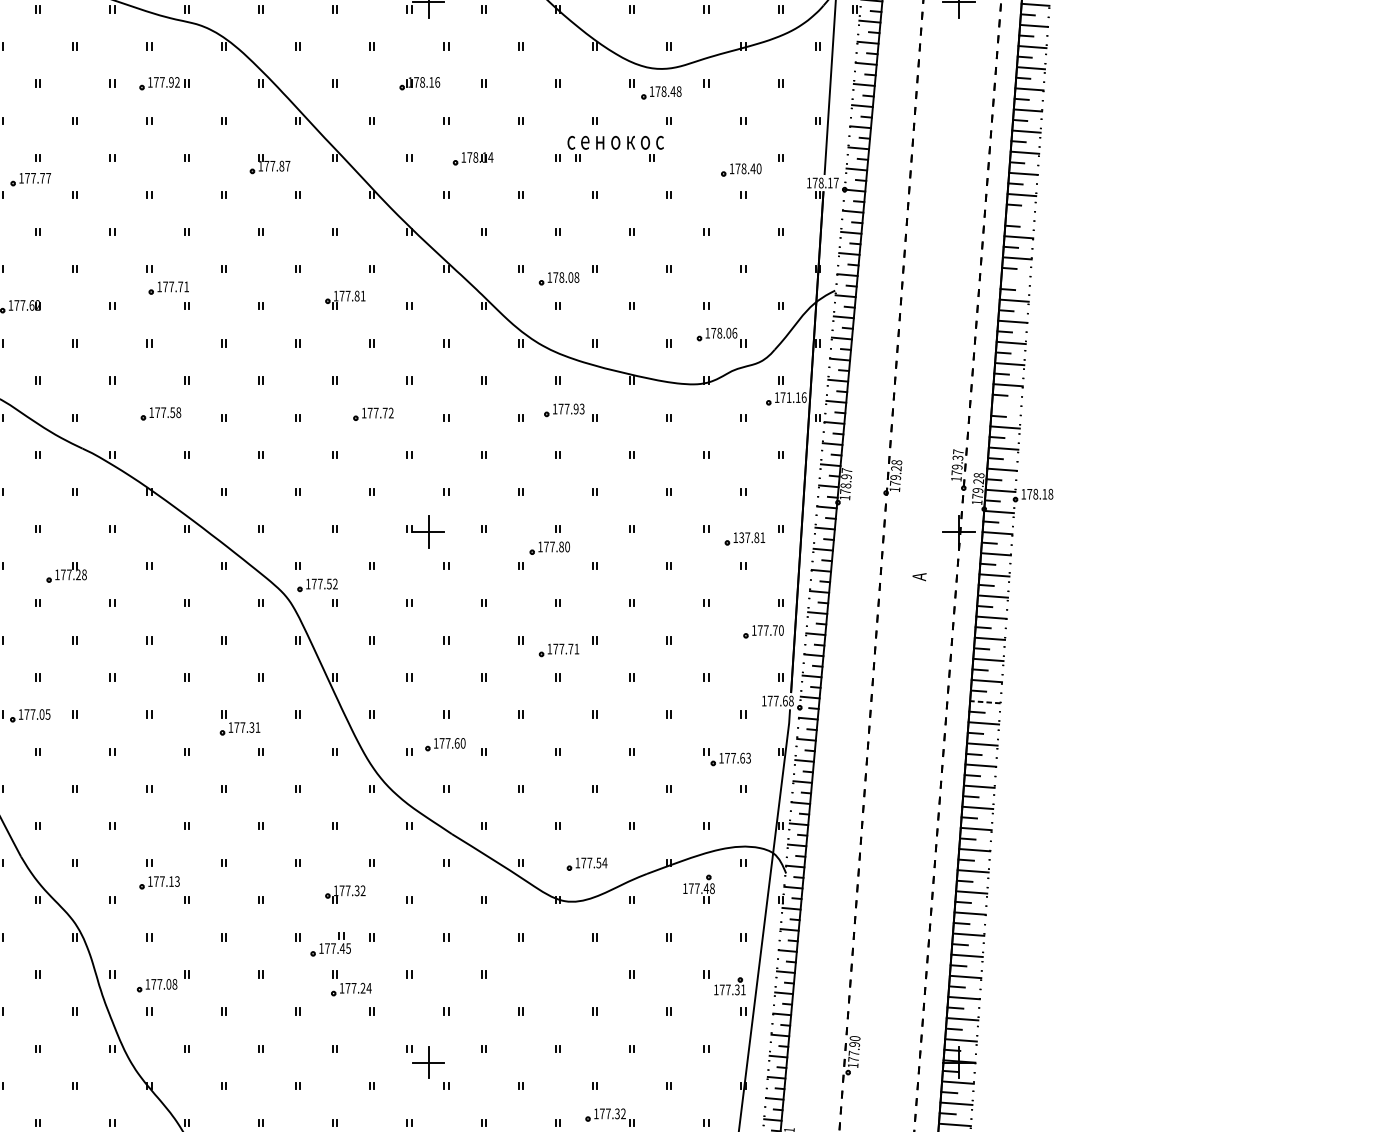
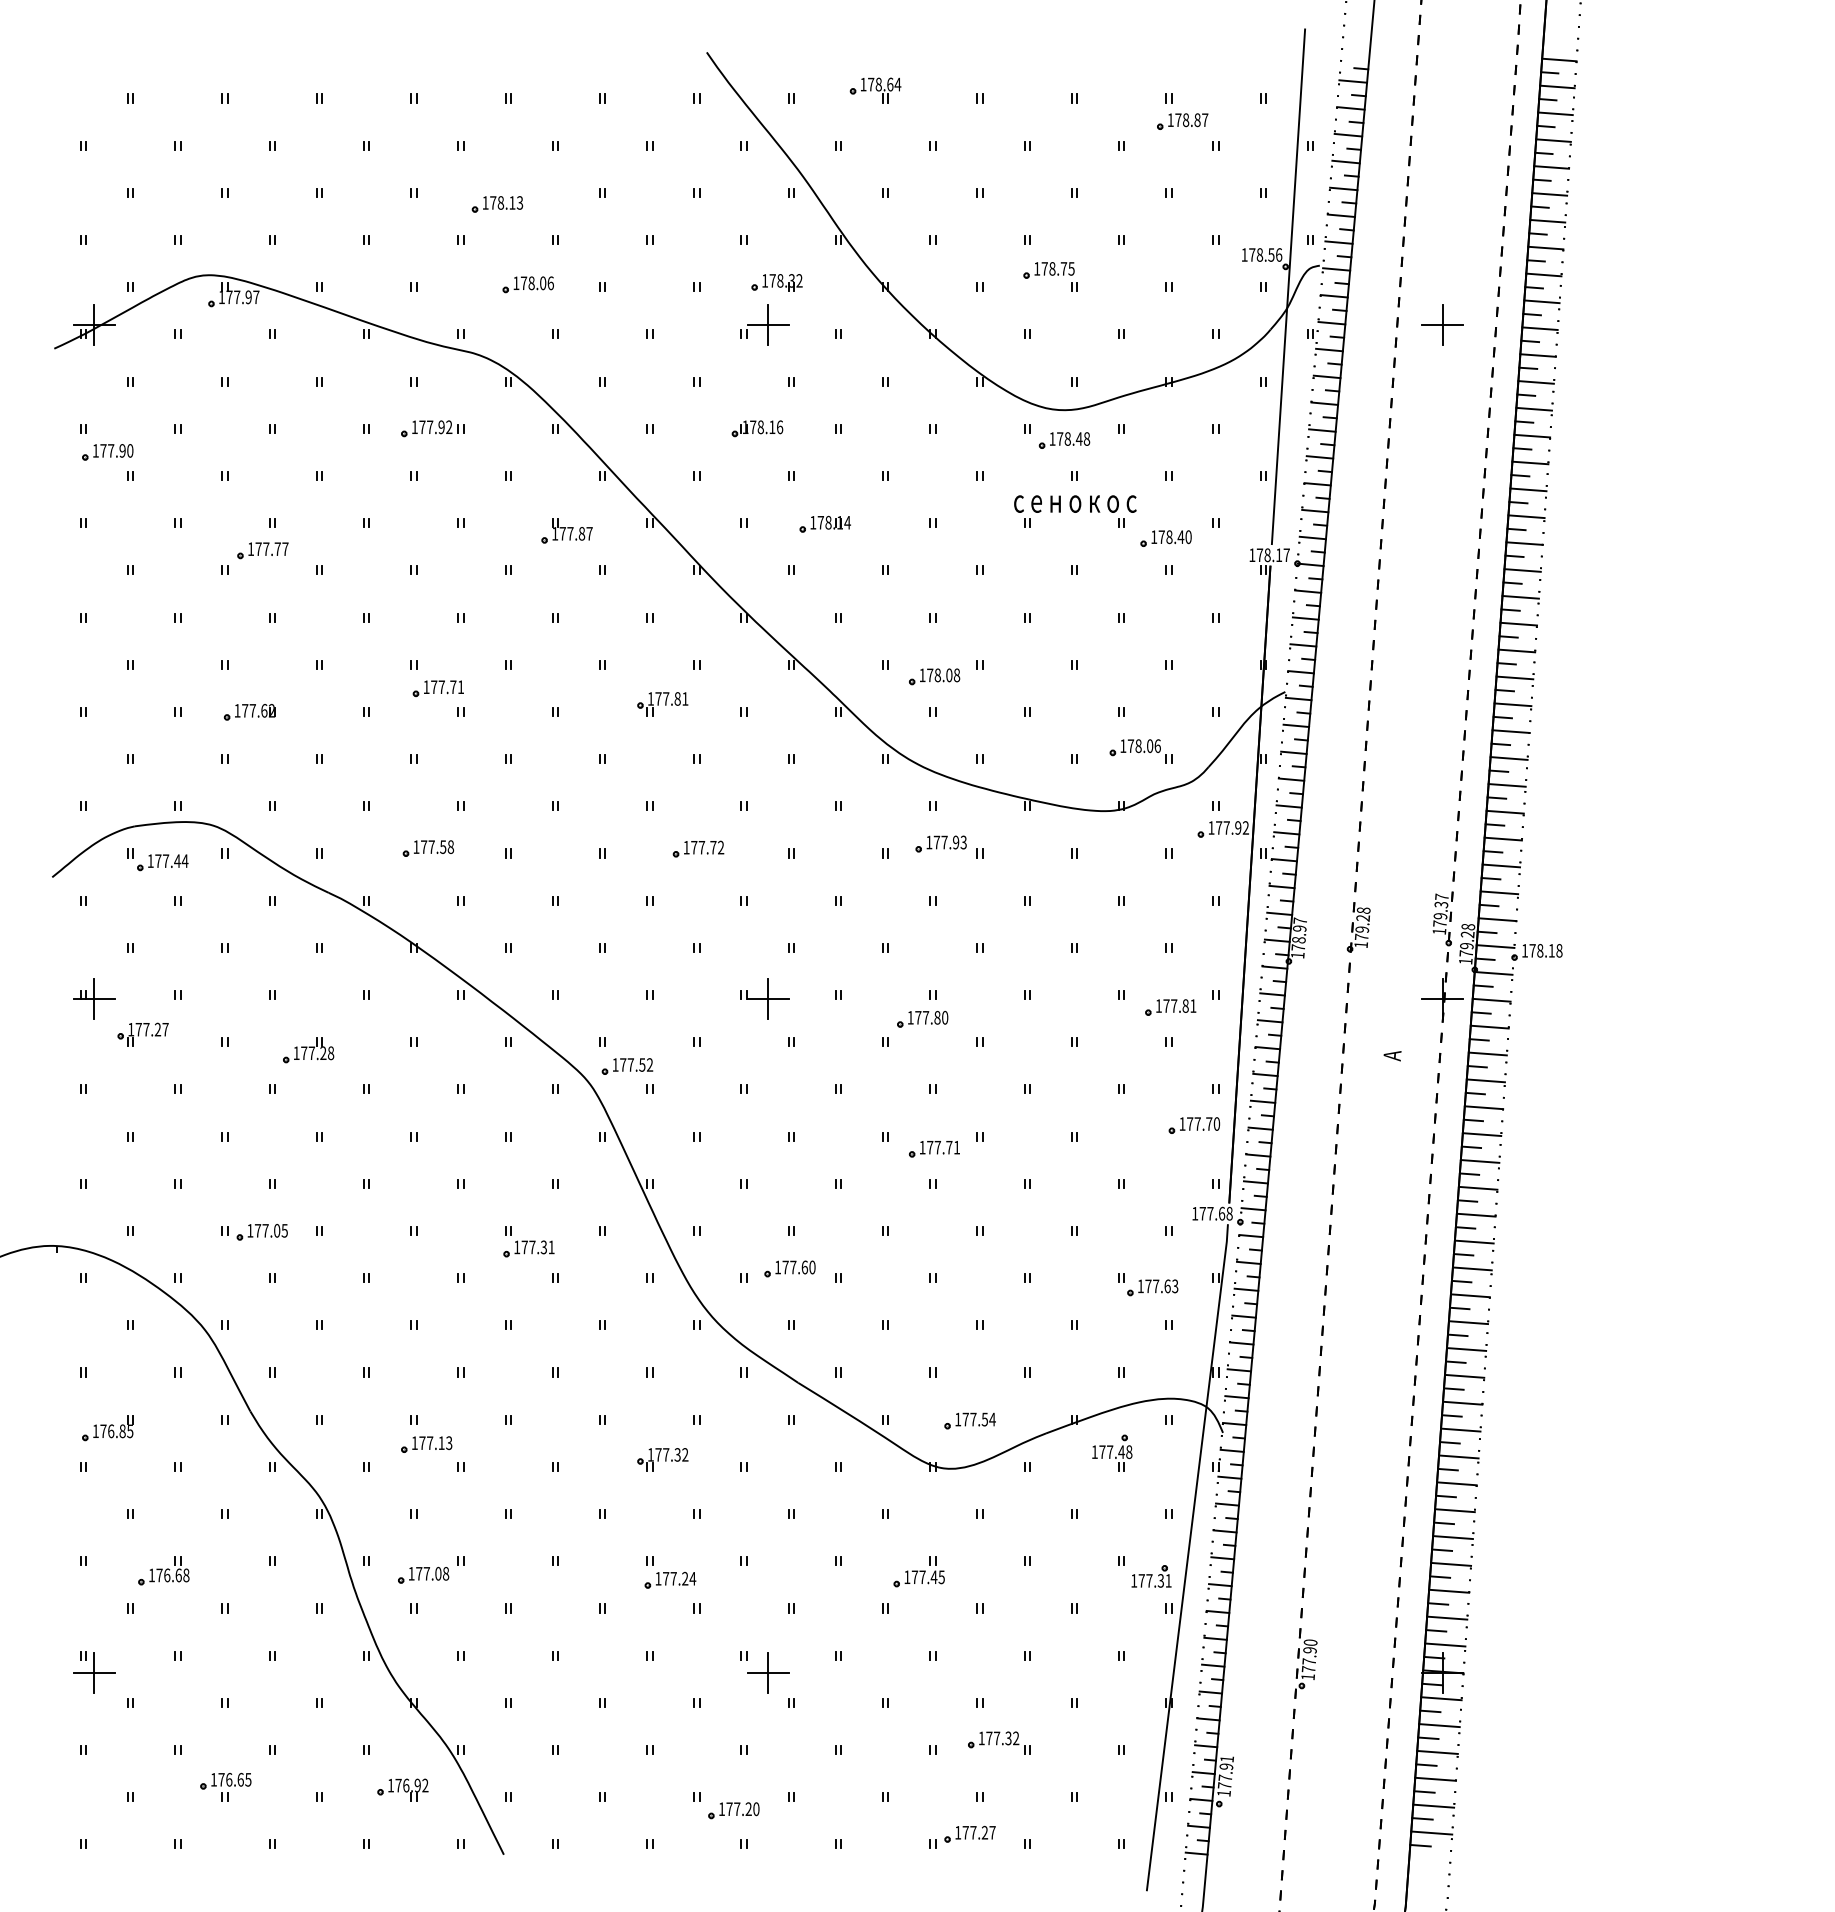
part: (615, 148) -> (1075, 511), moved
line: (1020, 215) -> (1520, 596), added
line: (1015, 279) -> (1514, 677), added
text: (796, 397) -> (1236, 827), 171.16 -> 177.92
line: (1006, 405) -> (1502, 838), added
text: (741, 537) -> (1166, 1005), 137.81 -> 177.81
line: (984, 702) -> (1475, 1215), dashed -> solid
part: (330, 944) -> (918, 1571), moved

